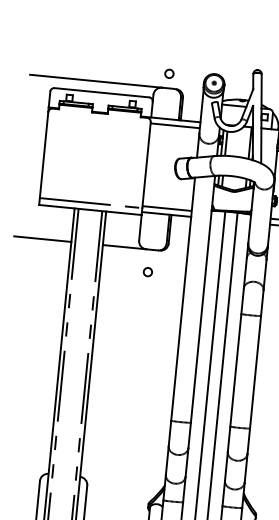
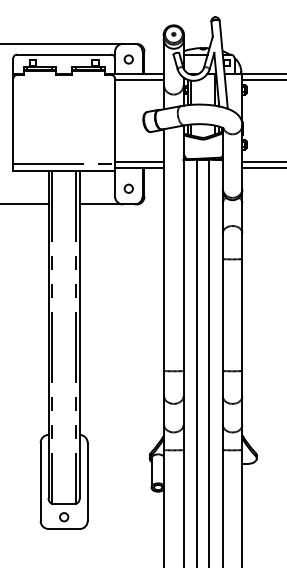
circle: (169, 73) -> (128, 59), moved
circle: (147, 271) -> (128, 188), moved

